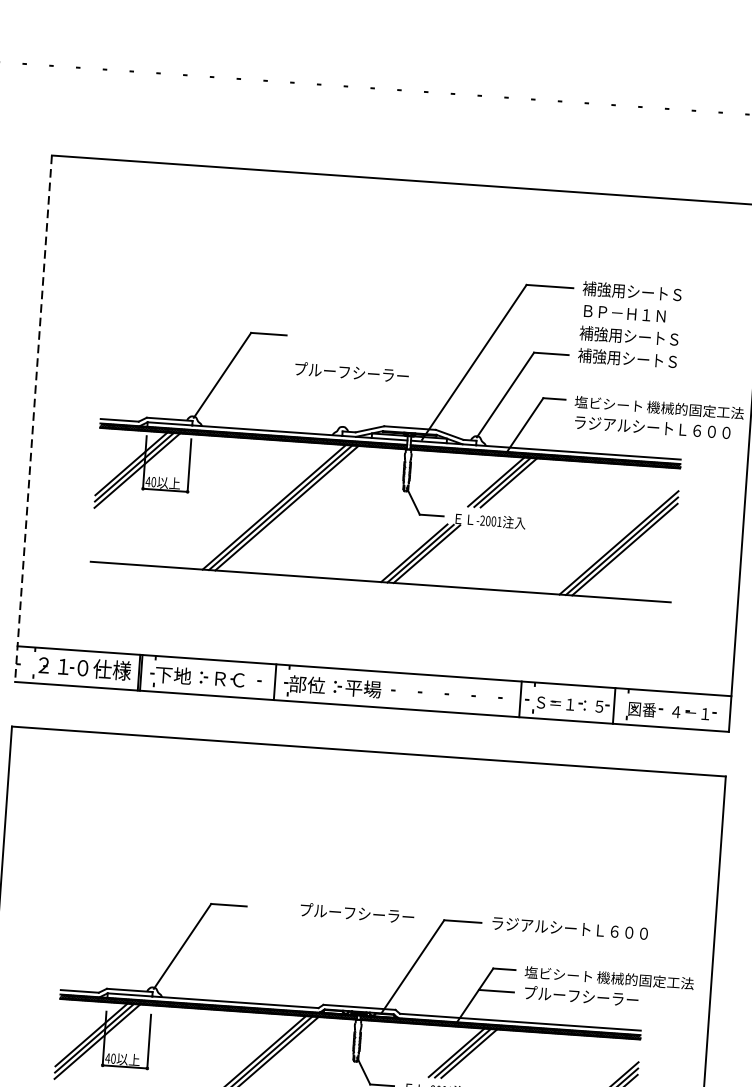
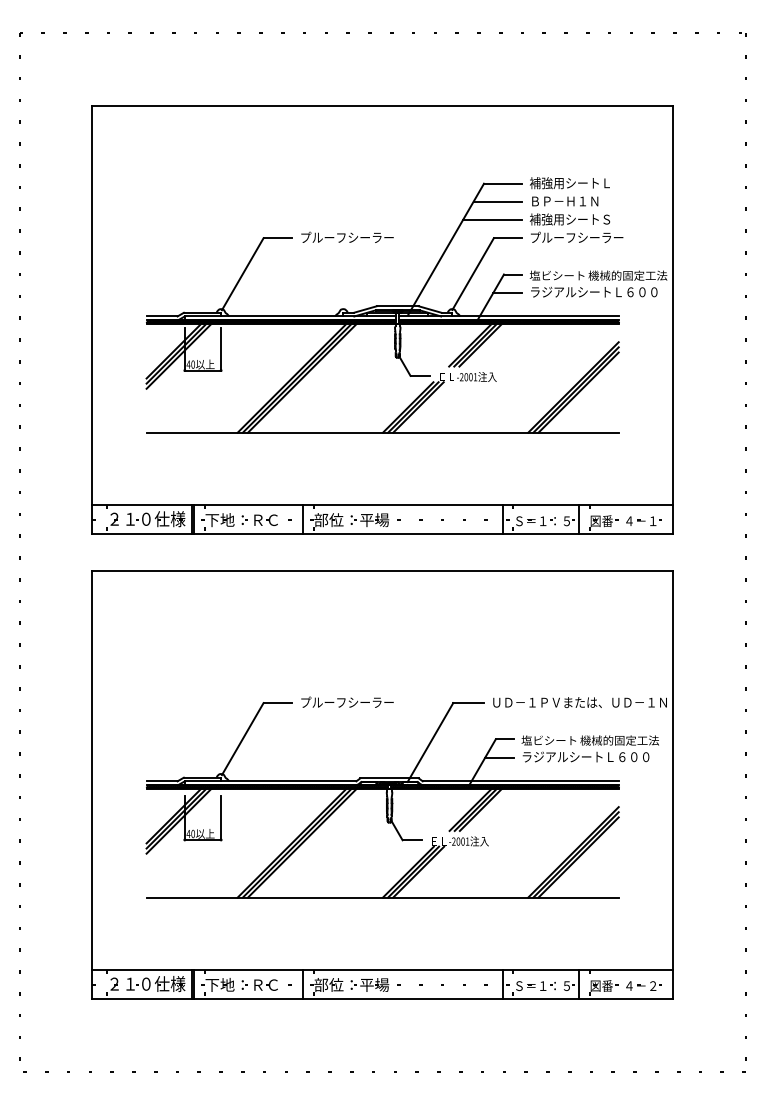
text: (677, 295) -> (606, 183), 補強用シートＳ -> 補強用シートＬ
line: (541, 307) -> (497, 201), added
line: (533, 330) -> (492, 220), added
text: (635, 358) -> (576, 237), 補強用シートＳ -> プルーフシーラー
text: (352, 371) -> (347, 236), moved
line: (33, 419) -> (92, 320), dashed -> solid
line: (546, 420) -> (507, 292), added
text: (357, 912) -> (347, 701), moved
text: (599, 930) -> (579, 702), ラジアルシートＬ６００ -> ＵＤ－１ＰＶまたは、ＵＤ－１Ｎ
text: (602, 997) -> (585, 756), プルーフシーラー -> ラジアルシートＬ６００

